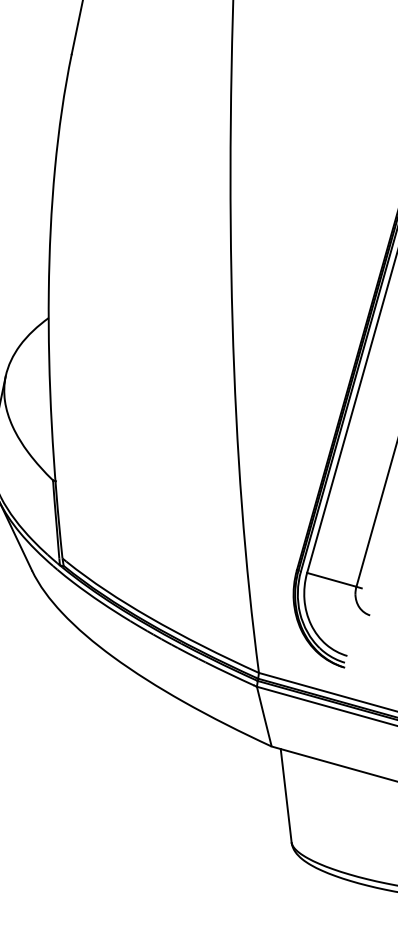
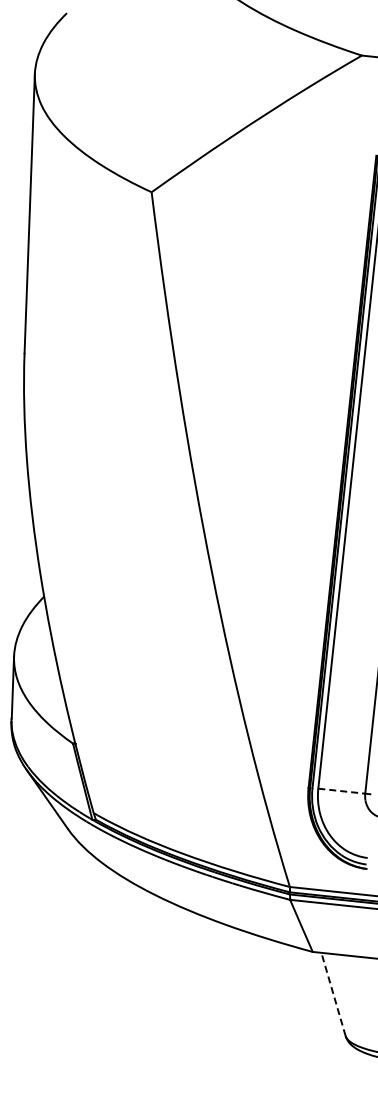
line: (331, 580) -> (341, 791), solid -> dashed
line: (286, 794) -> (333, 993), solid -> dashed

